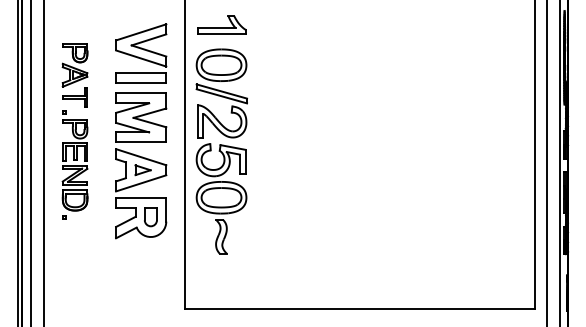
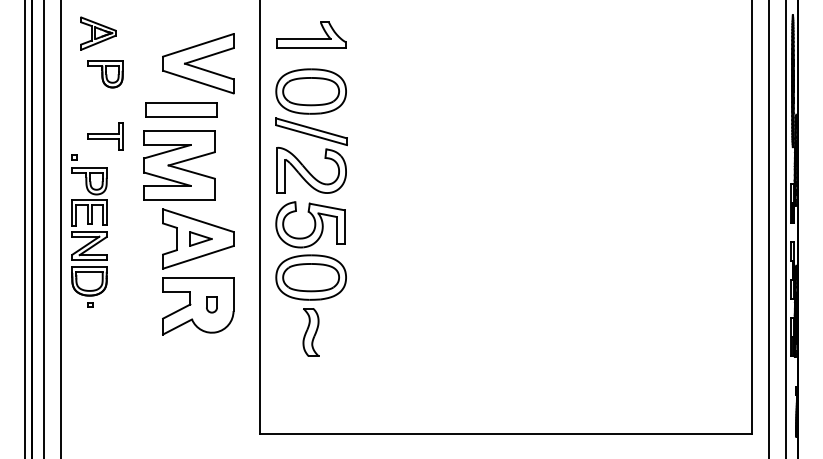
part: (75, 75) -> (98, 33), moved
part: (141, 78) -> (181, 109), moved
part: (141, 117) -> (179, 165), moved
part: (75, 160) -> (89, 225), moved
part: (150, 216) -> (211, 304), size x0.6

